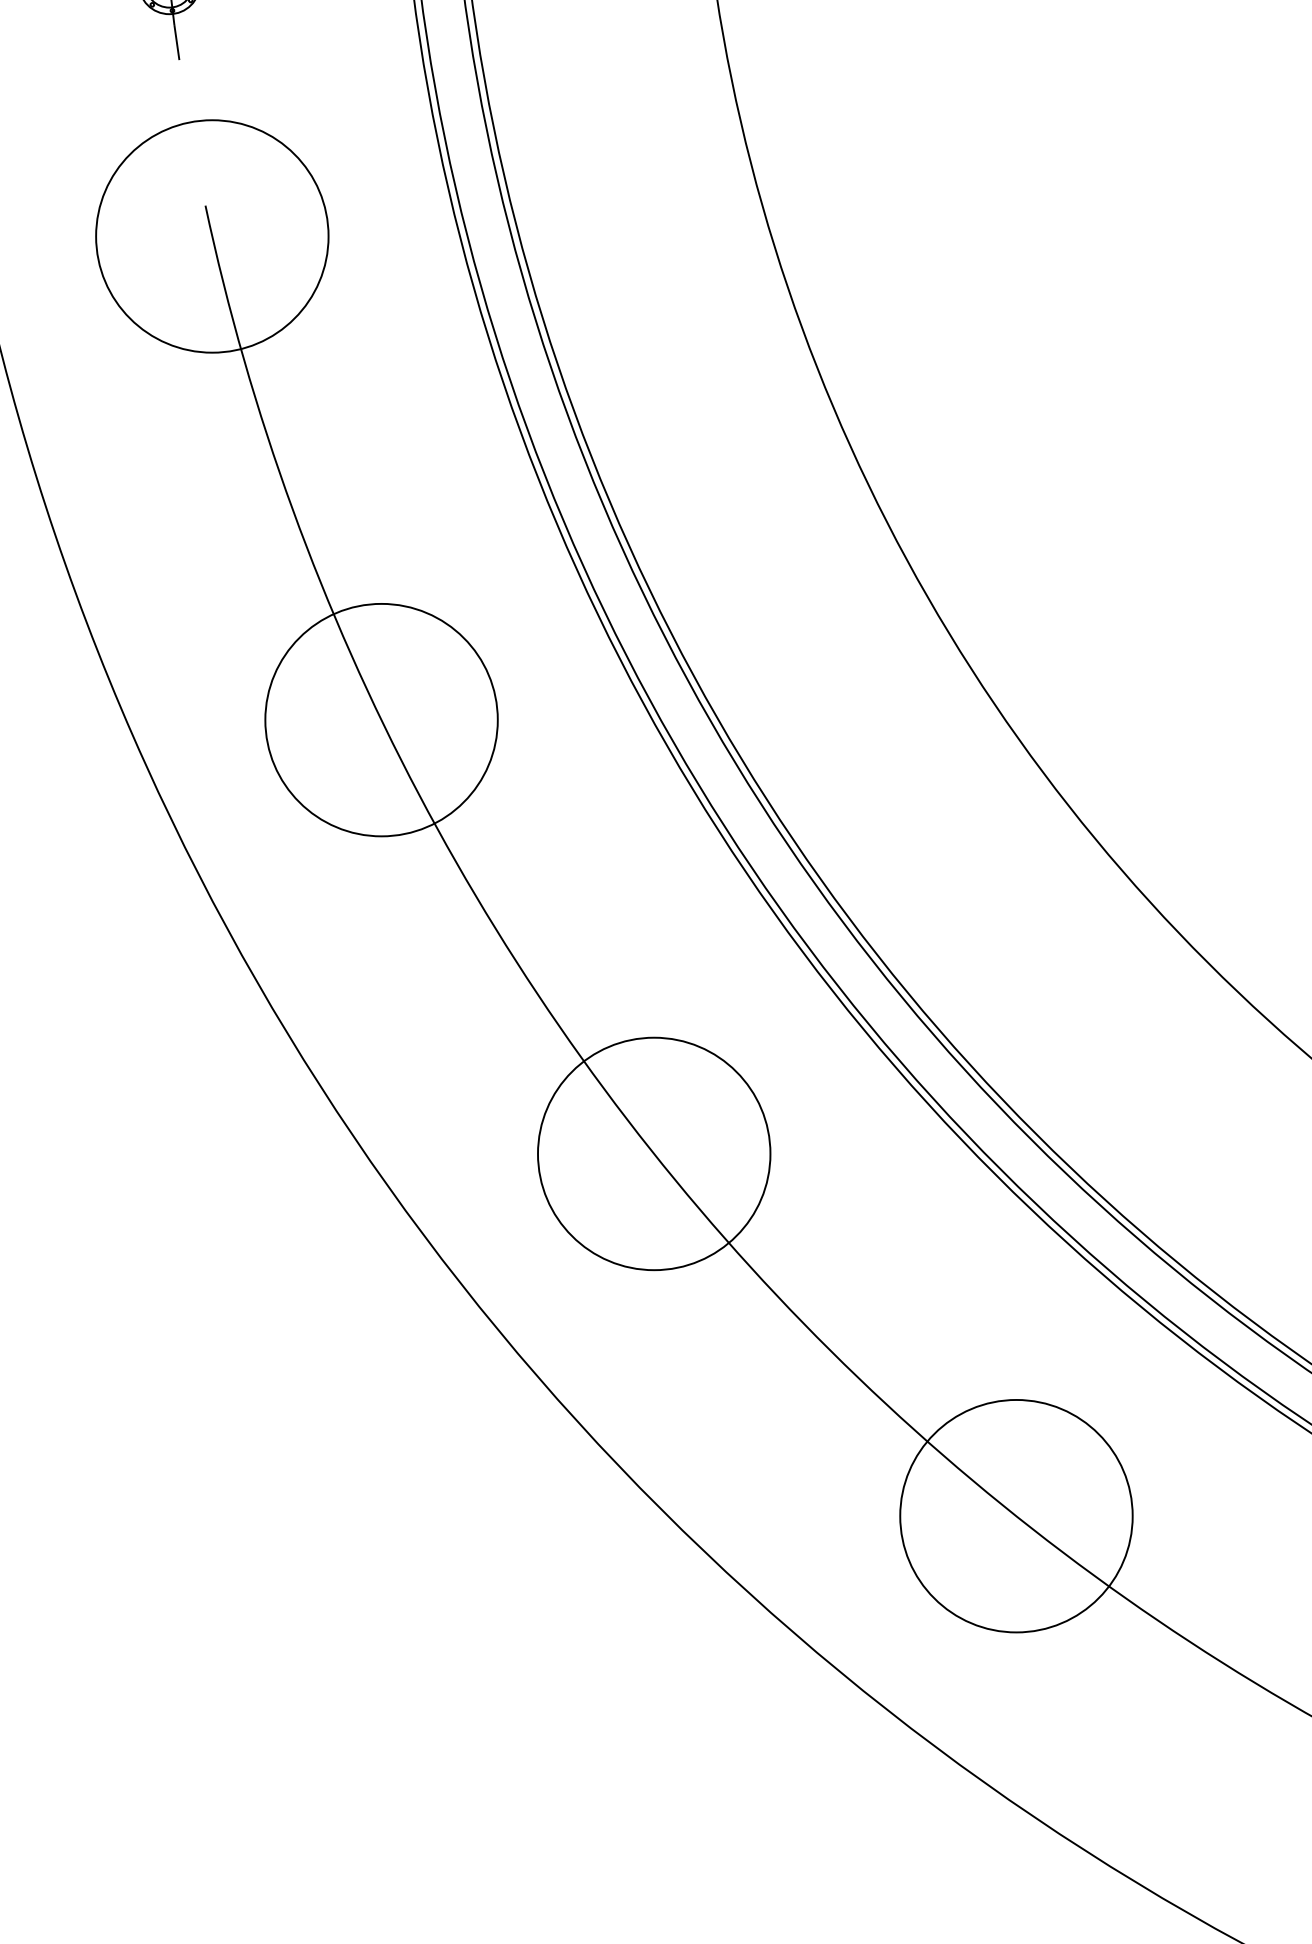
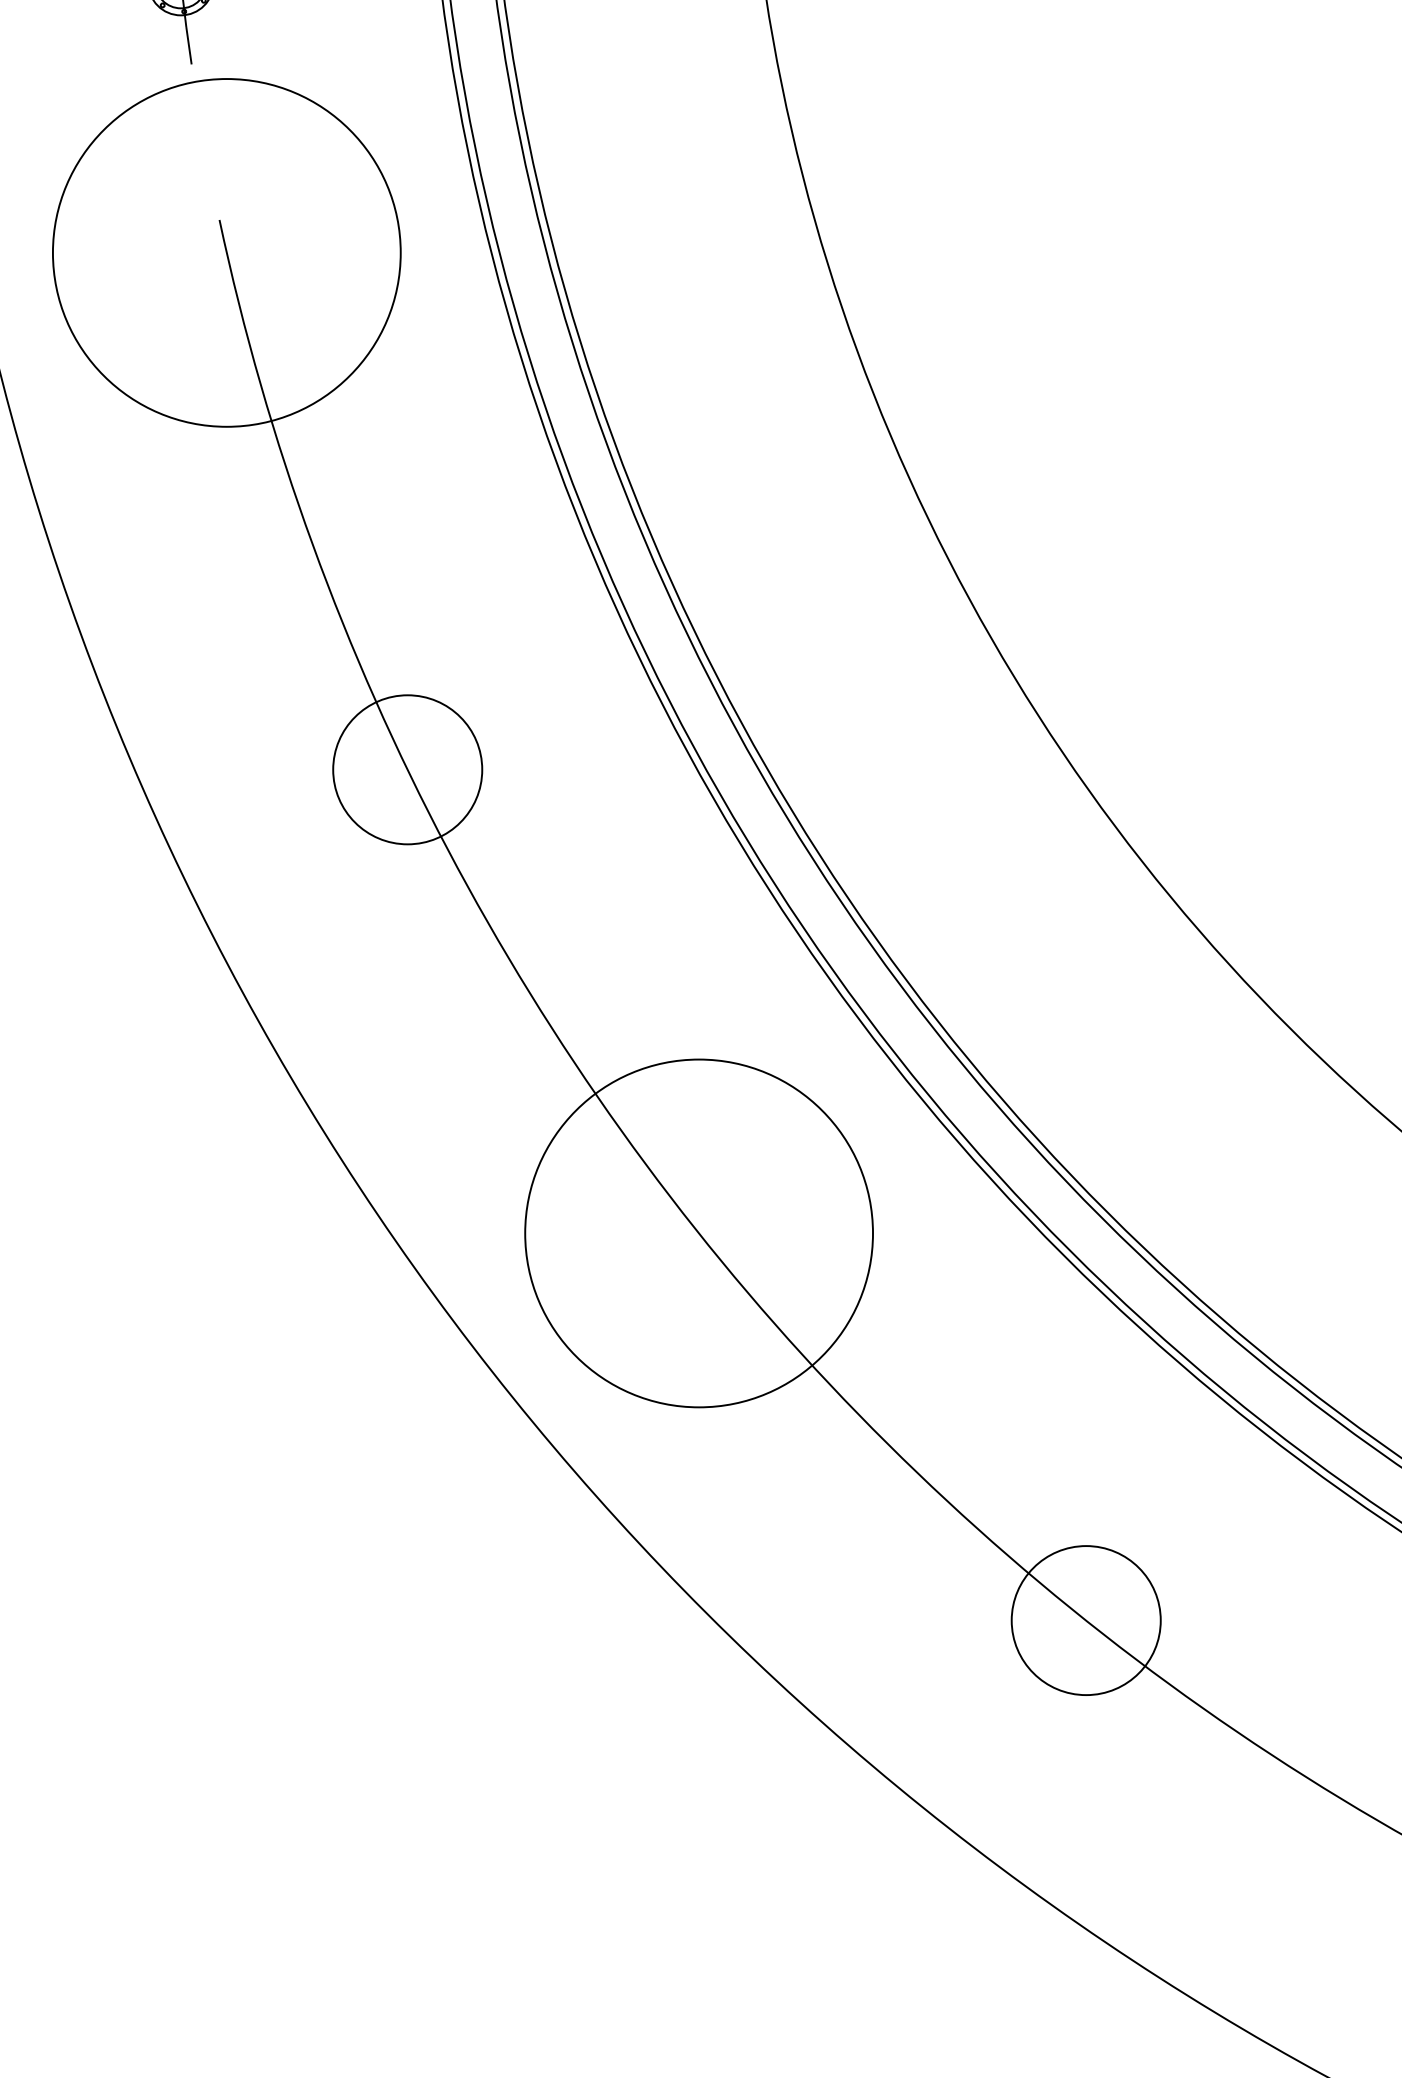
circle: (212, 236) -> (226, 252), size x1.4
circle: (381, 719) -> (407, 769), size x0.6
circle: (653, 1153) -> (698, 1233), size x1.4
circle: (1016, 1516) -> (1086, 1620), size x0.6

